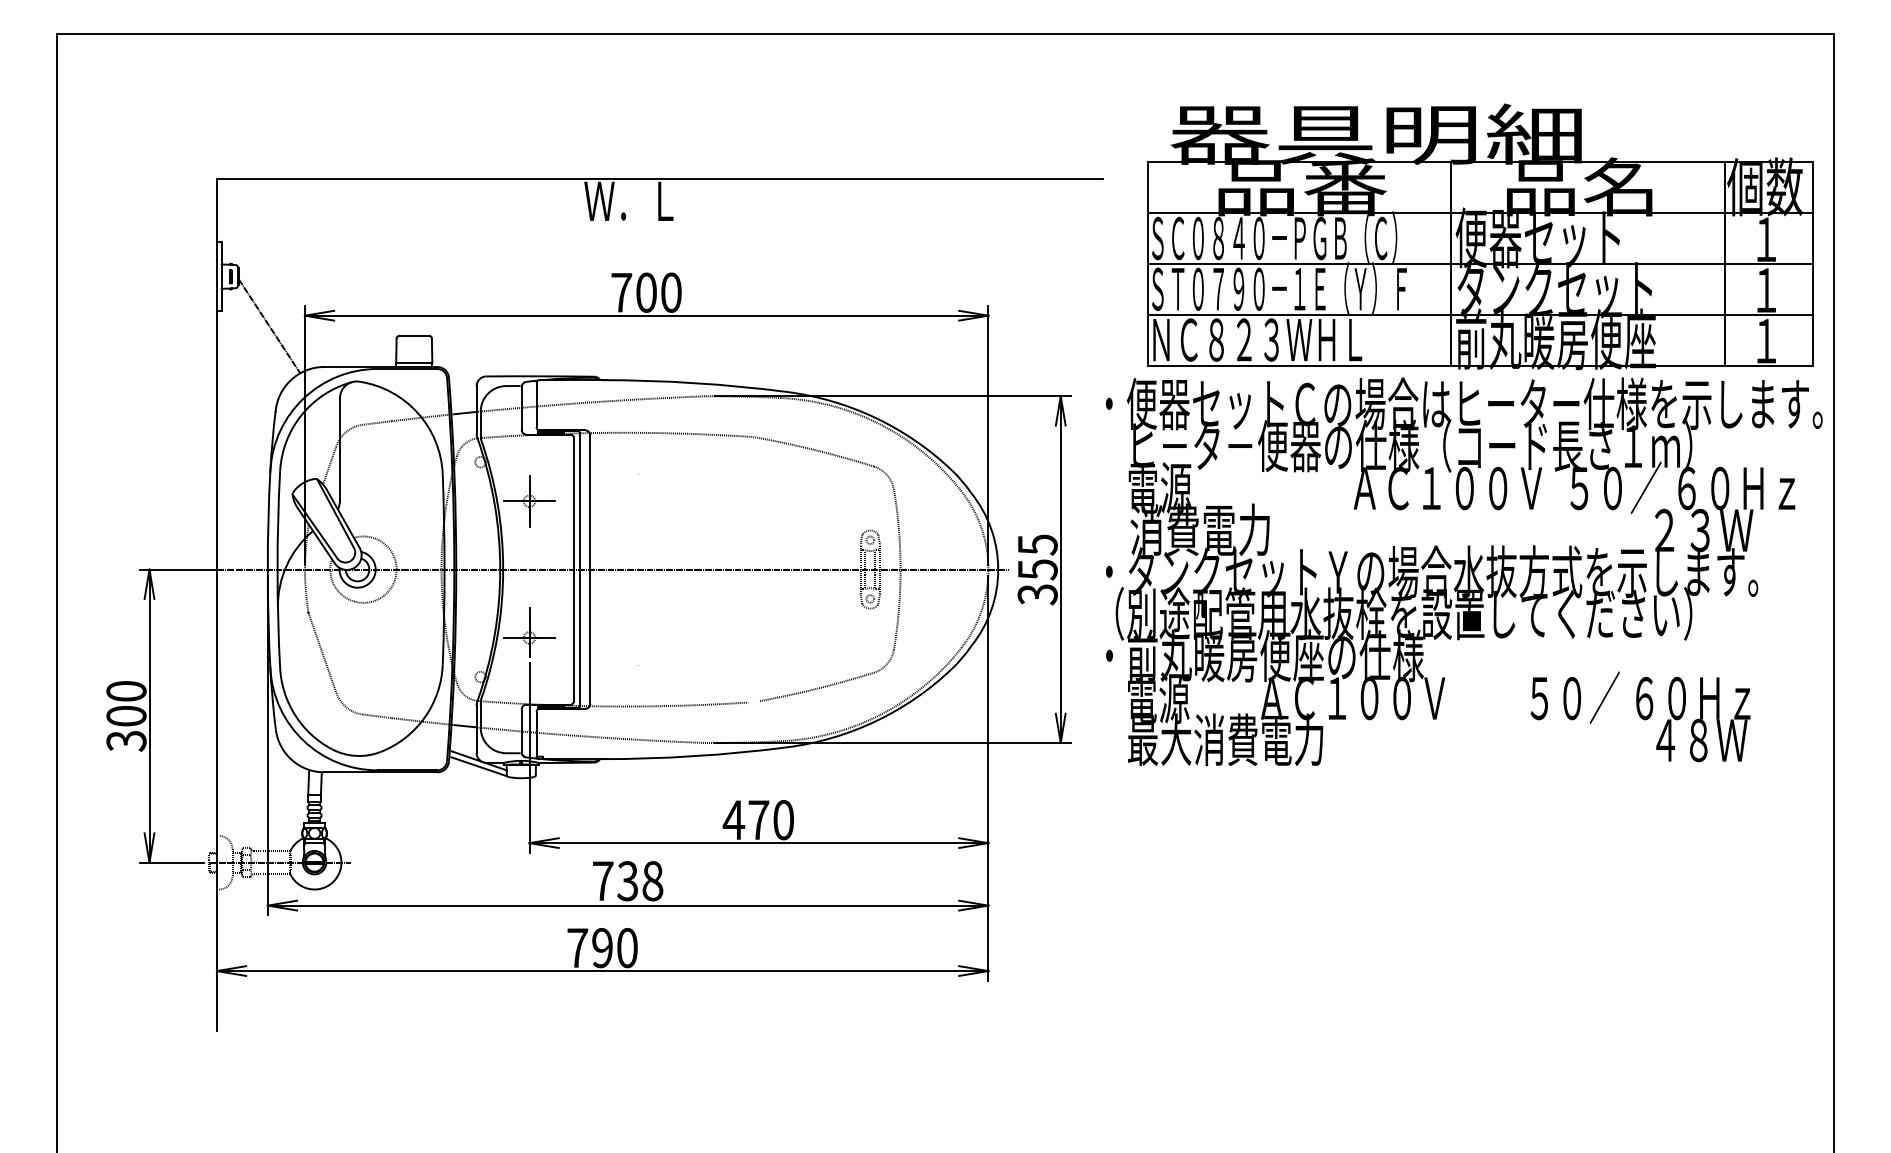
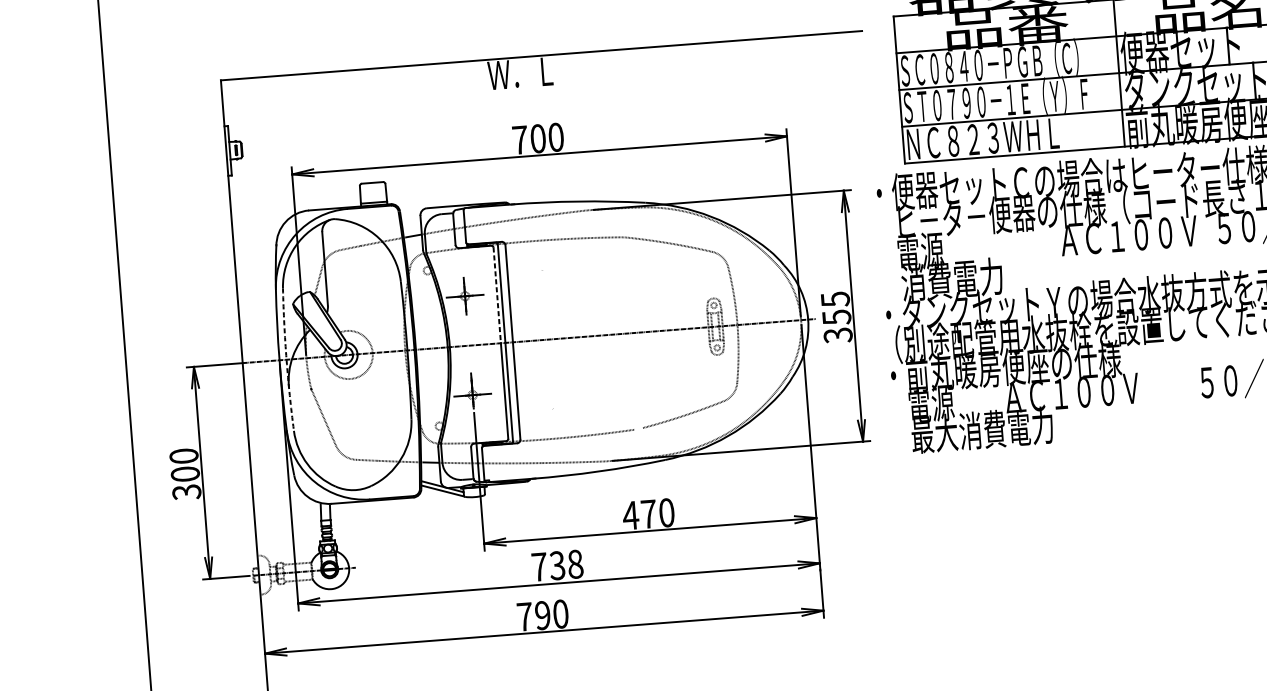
line: (269, 326) -> (267, 184), removed
line: (573, 503) -> (497, 295), solid -> dashed
arc: (277, 569) -> (286, 359), solid -> dashed

